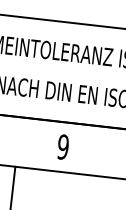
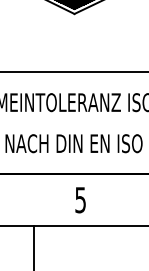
text: (63, 146) -> (80, 199), 9 -> 5

